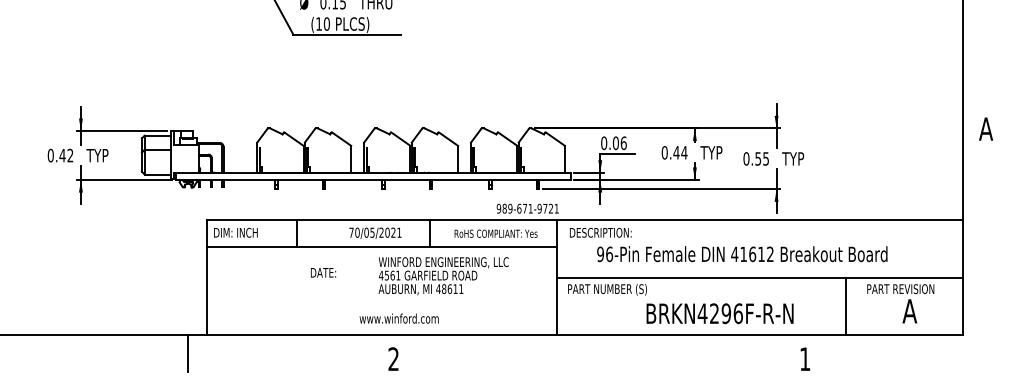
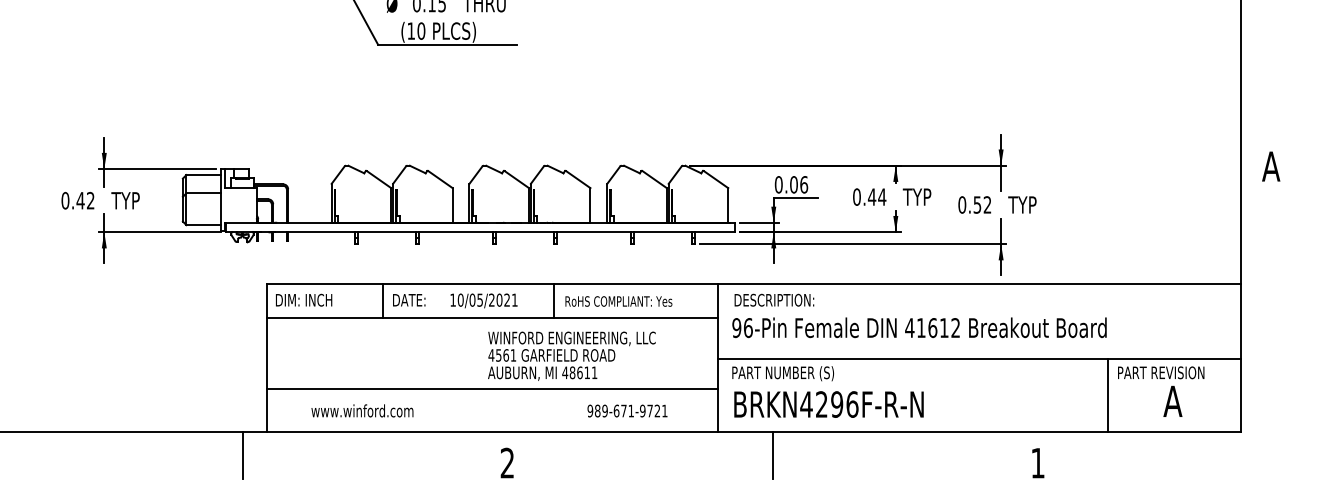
text: (765, 158) -> (986, 204), 0.55 -> 0.52
text: (527, 208) -> (627, 410), moved
text: (351, 232) -> (453, 299), 70/05/2021 -> 10/05/2021
text: (495, 233) -> (618, 301), moved
text: (742, 254) -> (919, 328), moved
text: (323, 272) -> (409, 299), moved
line: (381, 301) -> (491, 388), added
line: (845, 306) -> (1107, 395), moved
text: (719, 313) -> (828, 404), moved
text: (398, 318) -> (361, 410), moved
line: (599, 353) -> (772, 455), added

